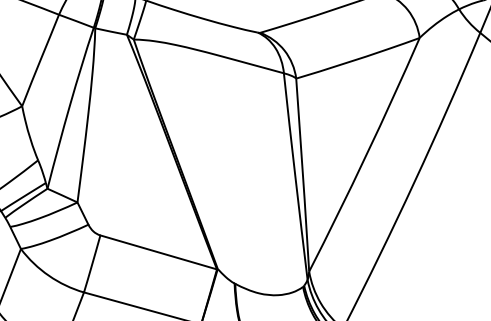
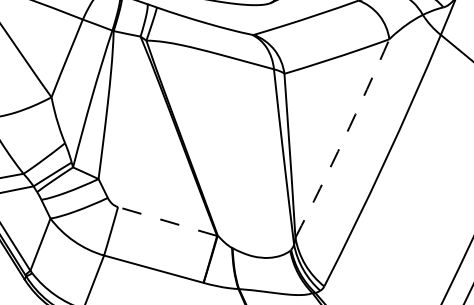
arc: (365, 155) -> (343, 139), solid -> dashed
line: (158, 252) -> (167, 221), solid -> dashed

